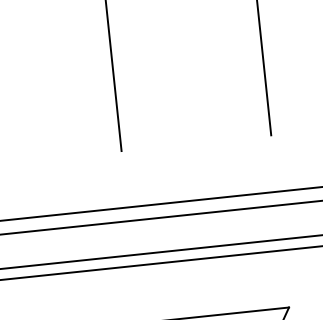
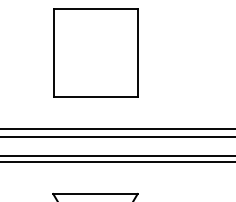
line: (196, 144) -> (95, 97), added

